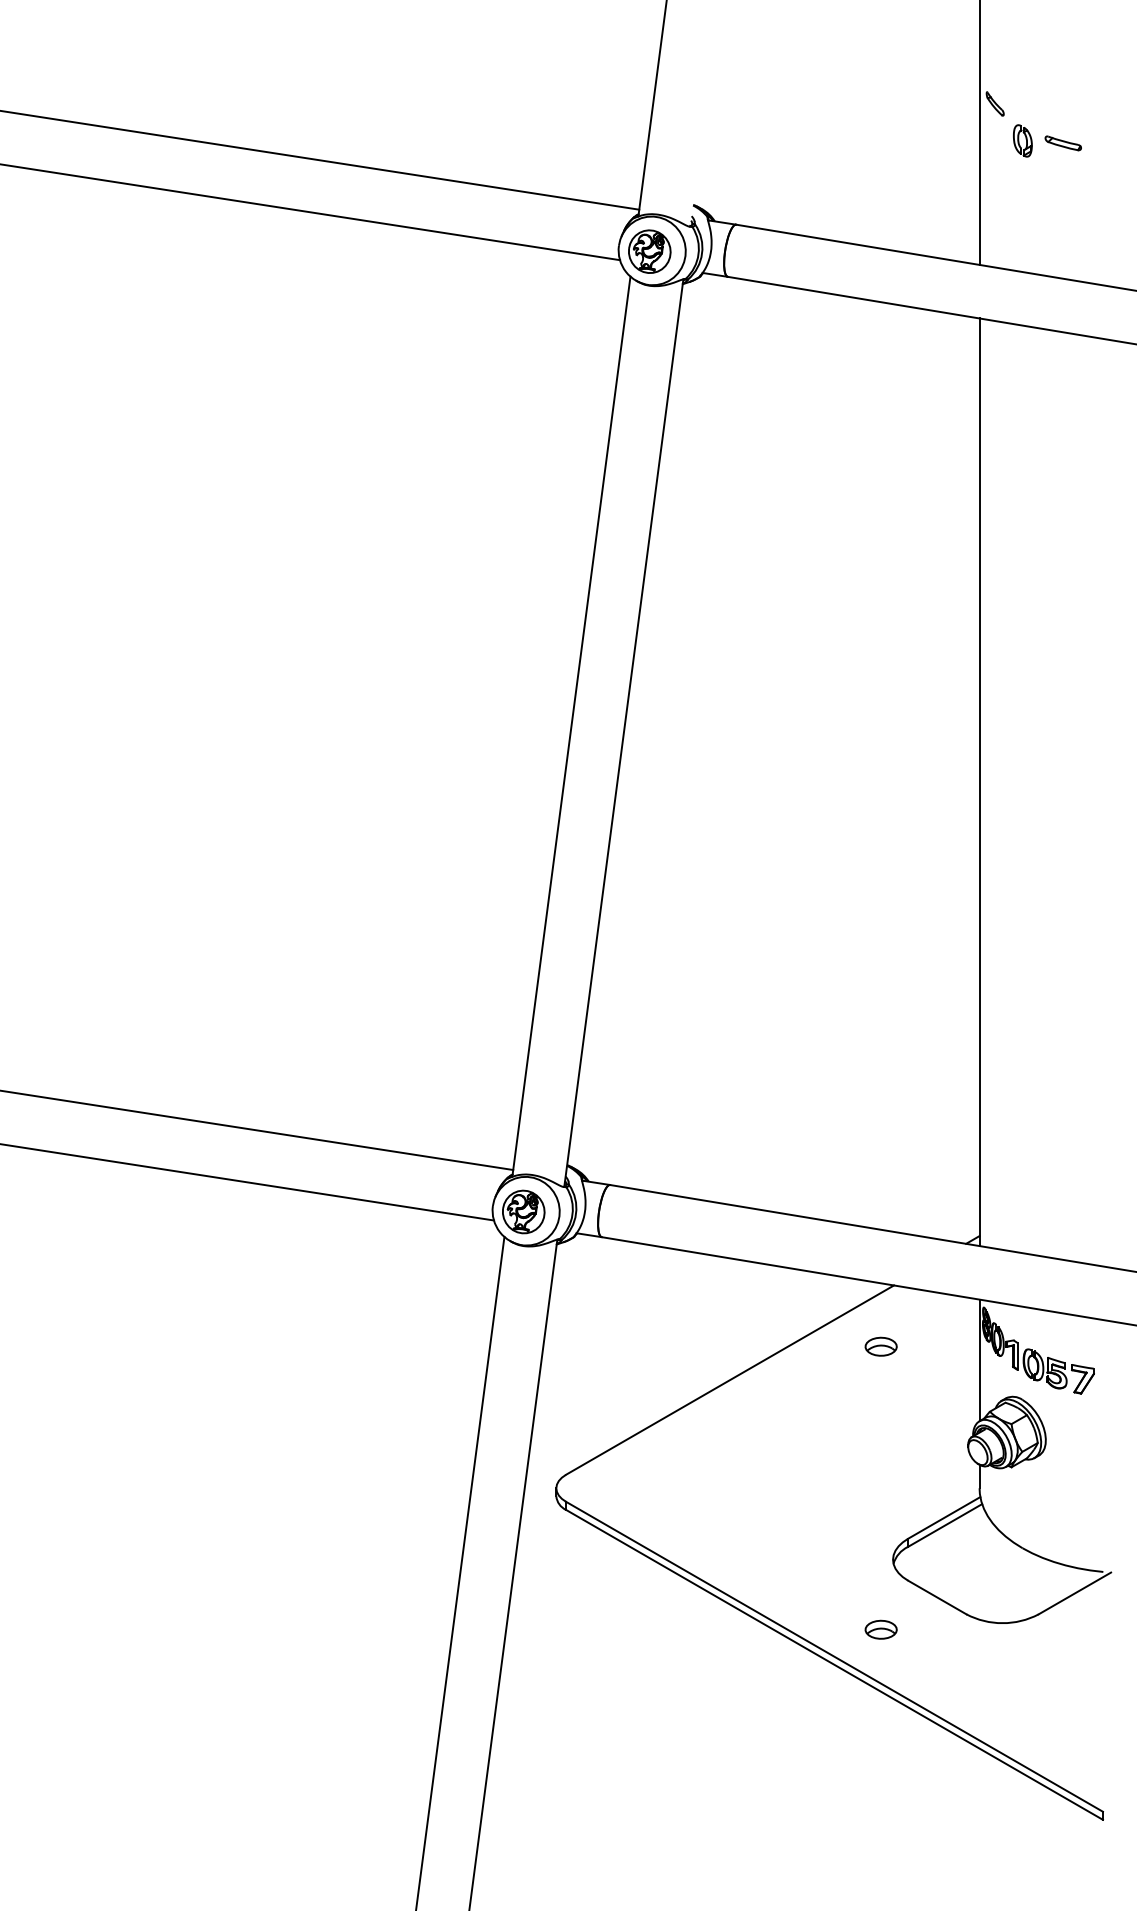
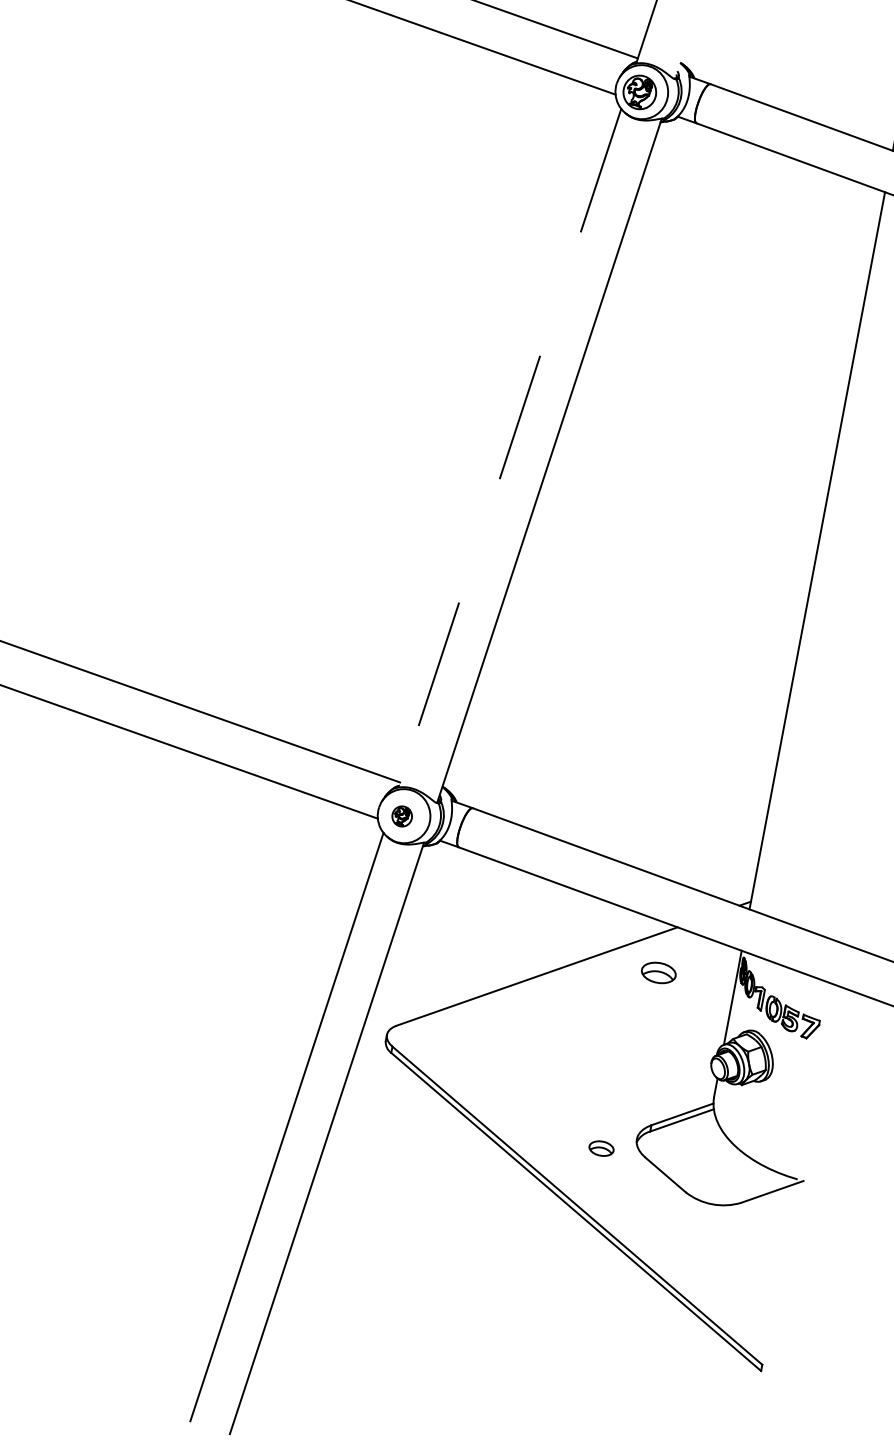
line: (571, 726) -> (509, 448), solid -> dashed
part: (523, 1211) -> (402, 816), size x0.6
part: (880, 1346) -> (658, 972), size x1.4
part: (880, 1629) -> (601, 1148), moved

